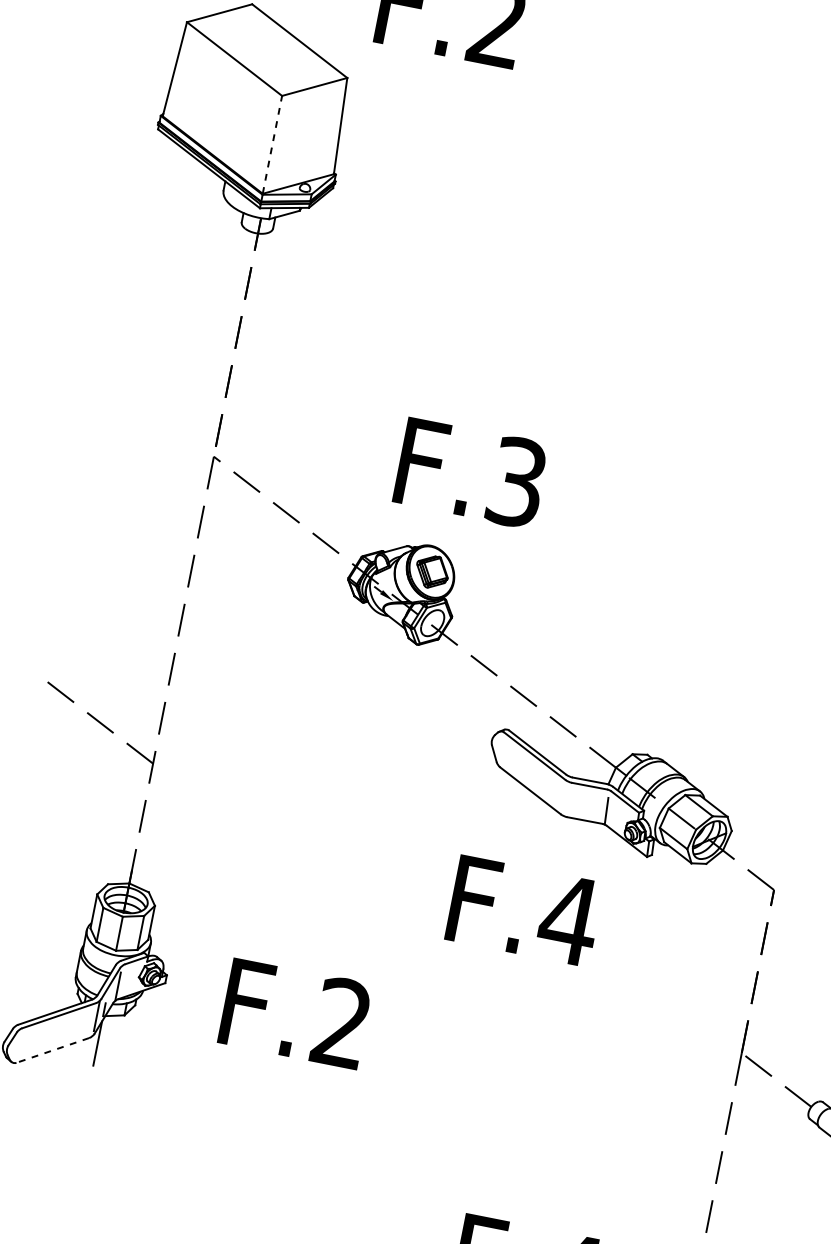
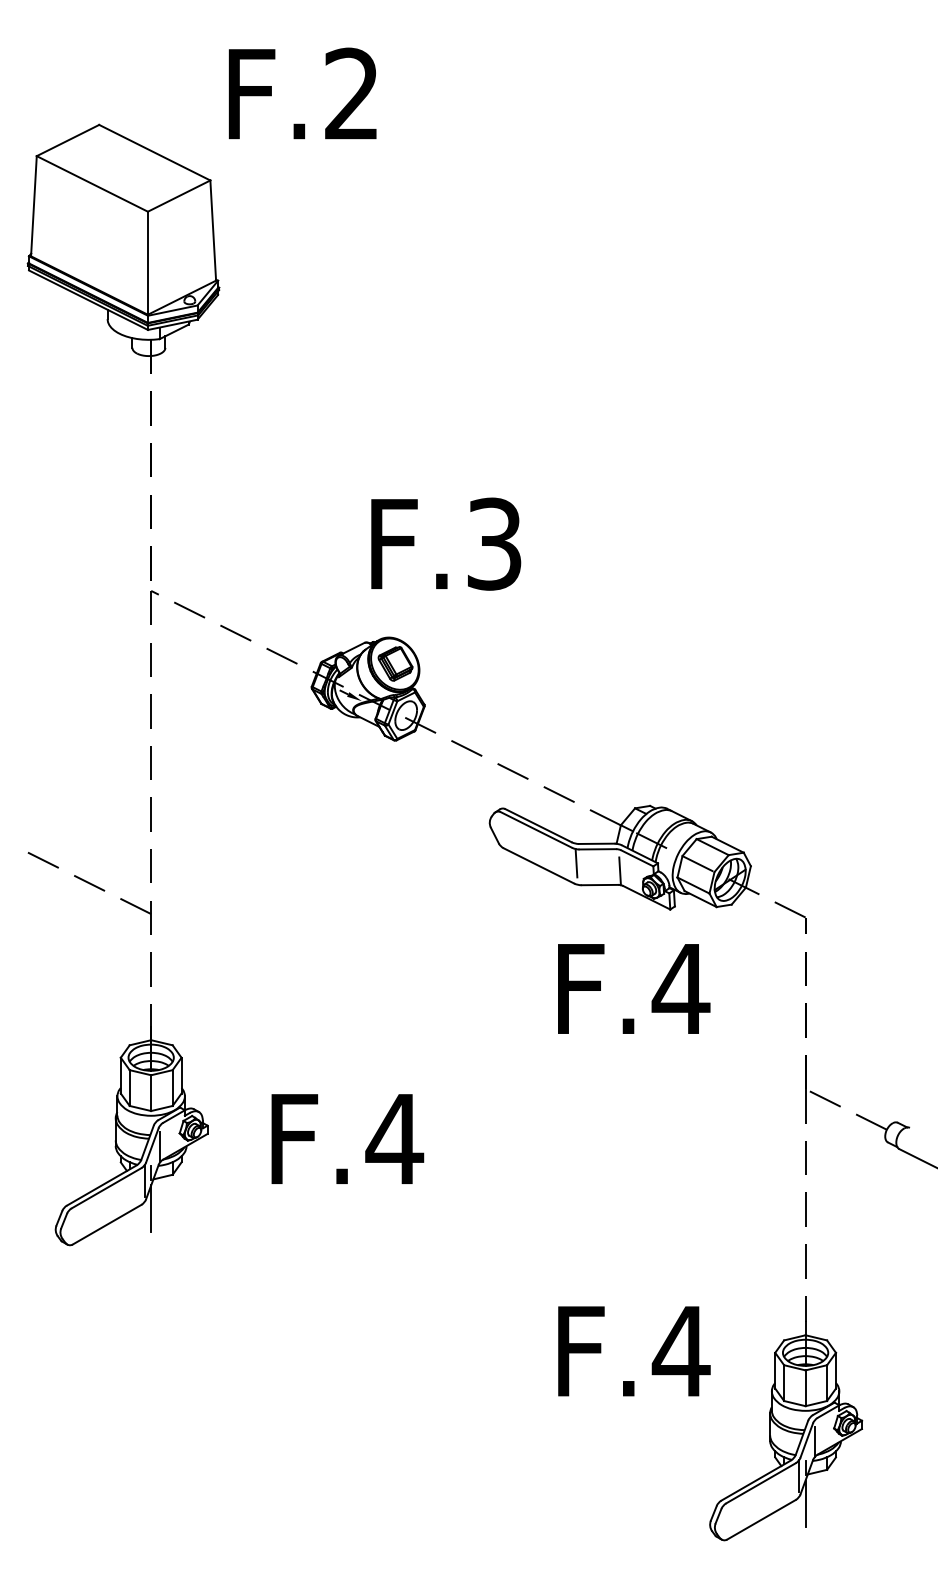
line: (271, 145) -> (147, 263), dashed -> solid
text: (471, 472) -> (446, 543), moved
line: (566, 795) -> (576, 863), added
text: (525, 910) -> (634, 988), moved
text: (342, 1021) -> (394, 1137), F.2 -> F.4
line: (53, 1050) -> (107, 1224), dashed -> solid

